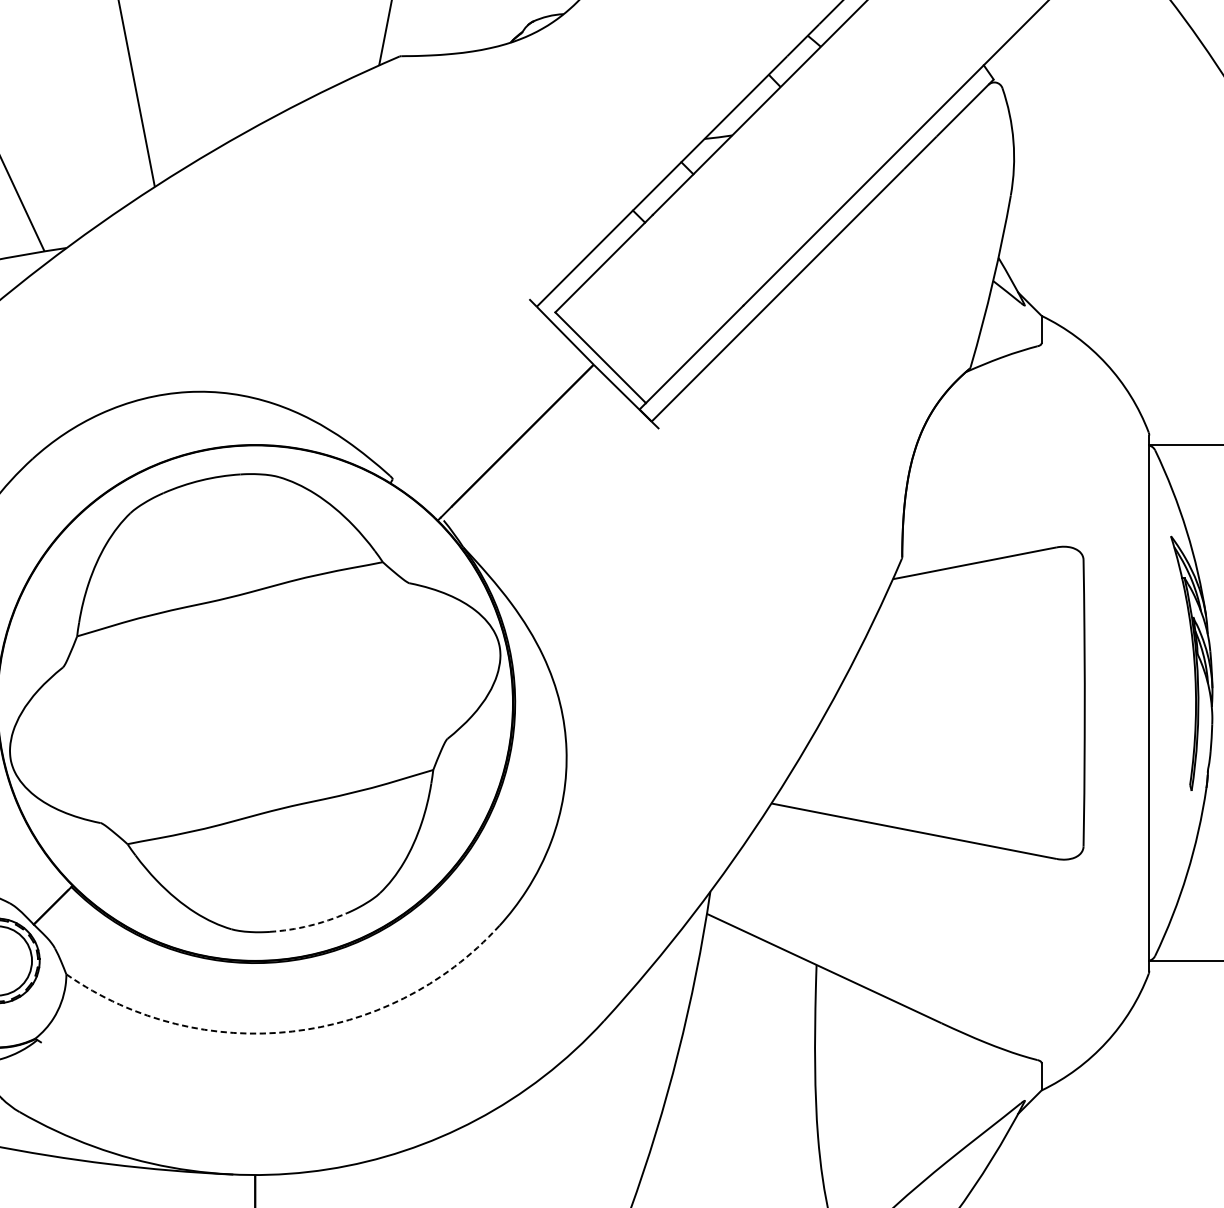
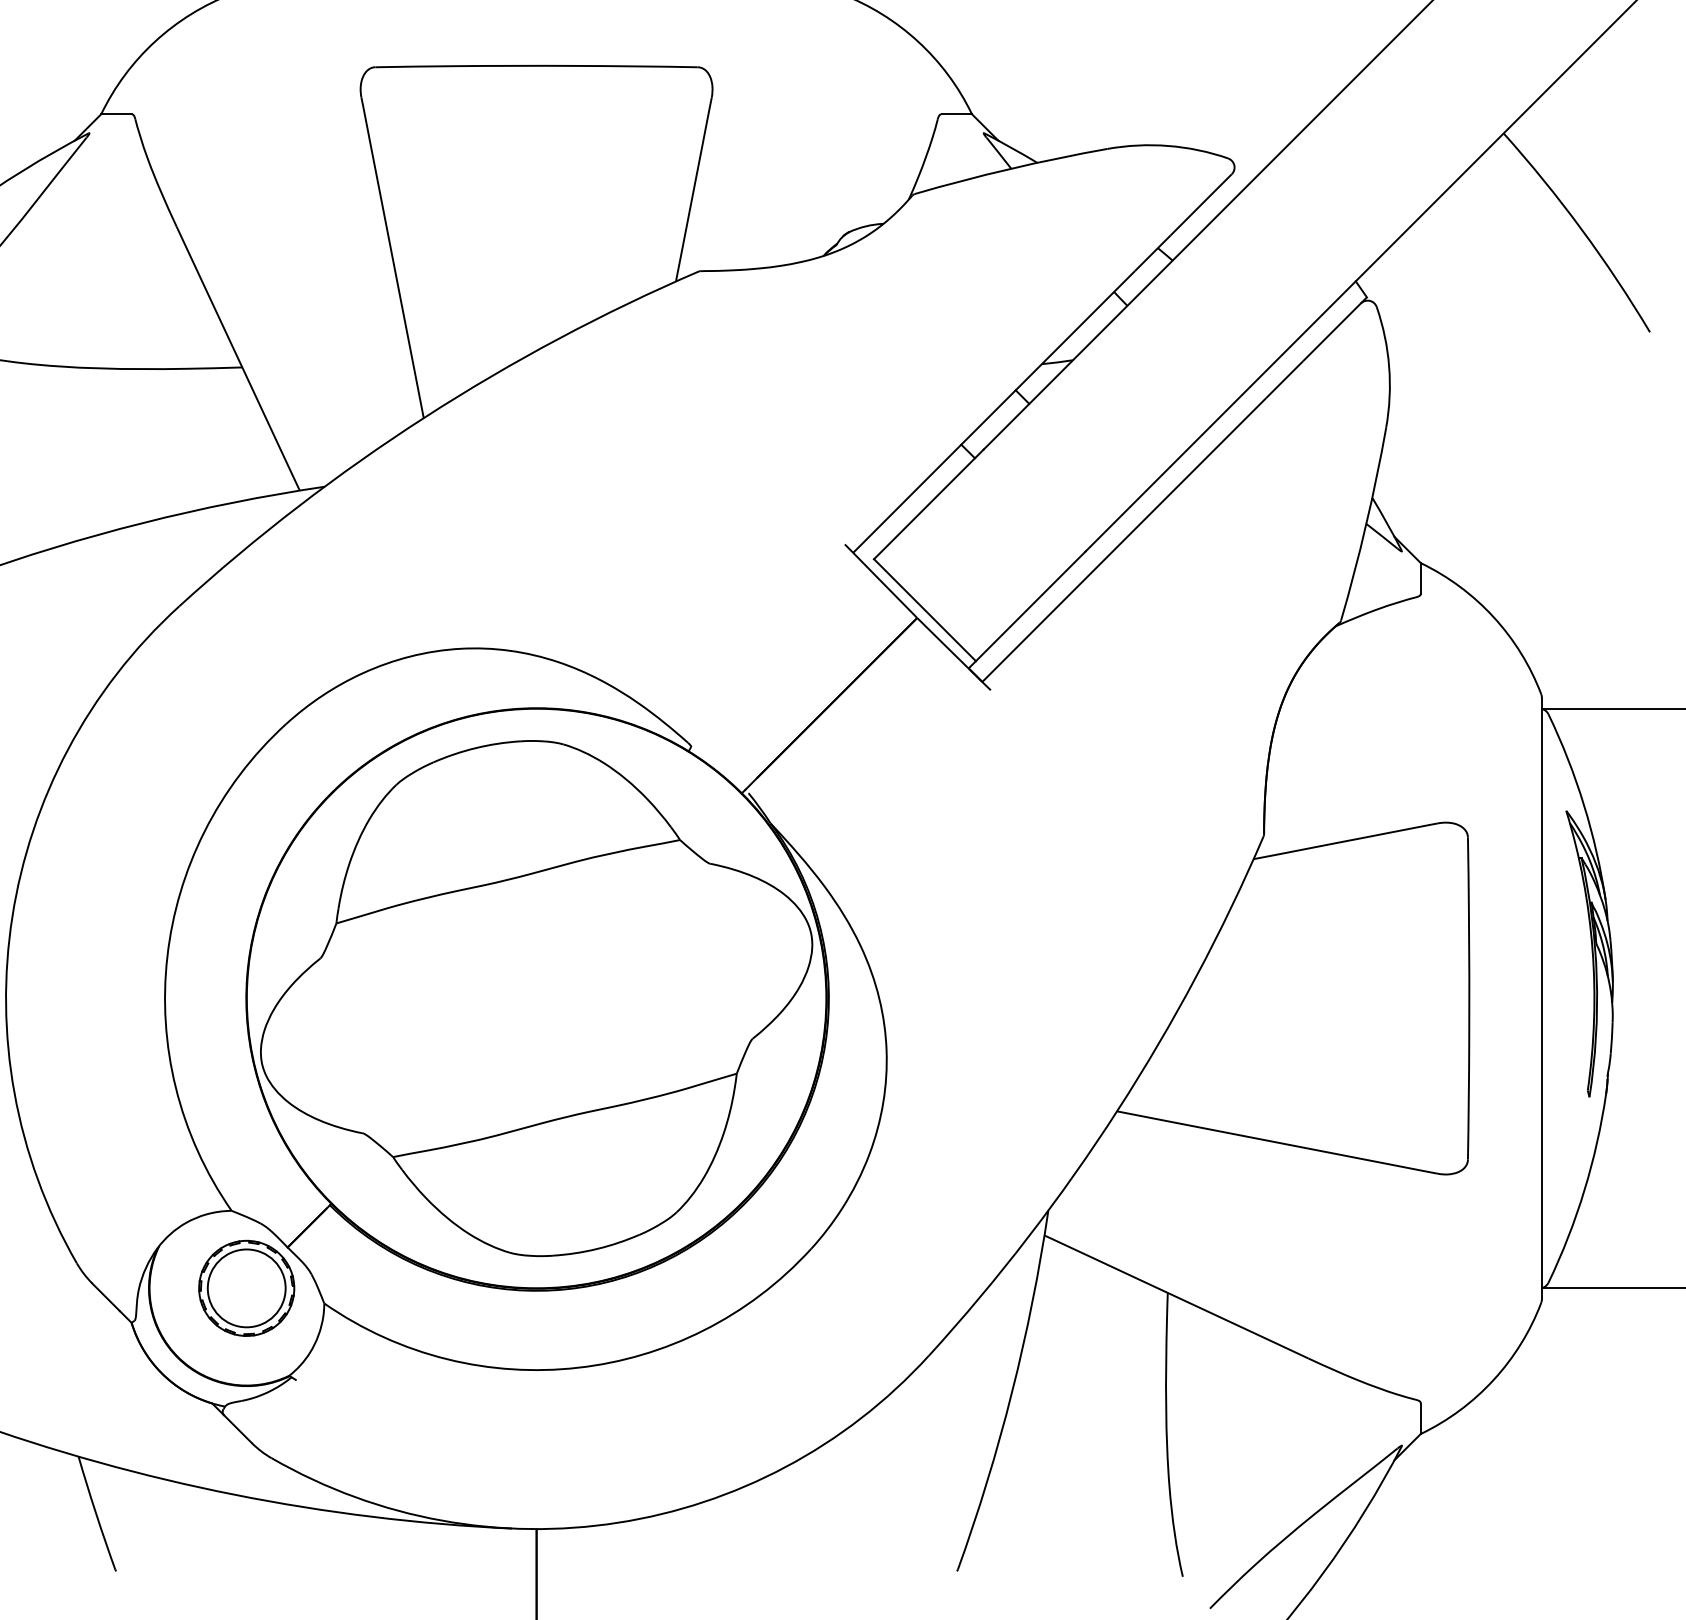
arc: (309, 925) -> (597, 1248), dashed -> solid
arc: (292, 1031) -> (578, 1367), dashed -> solid

